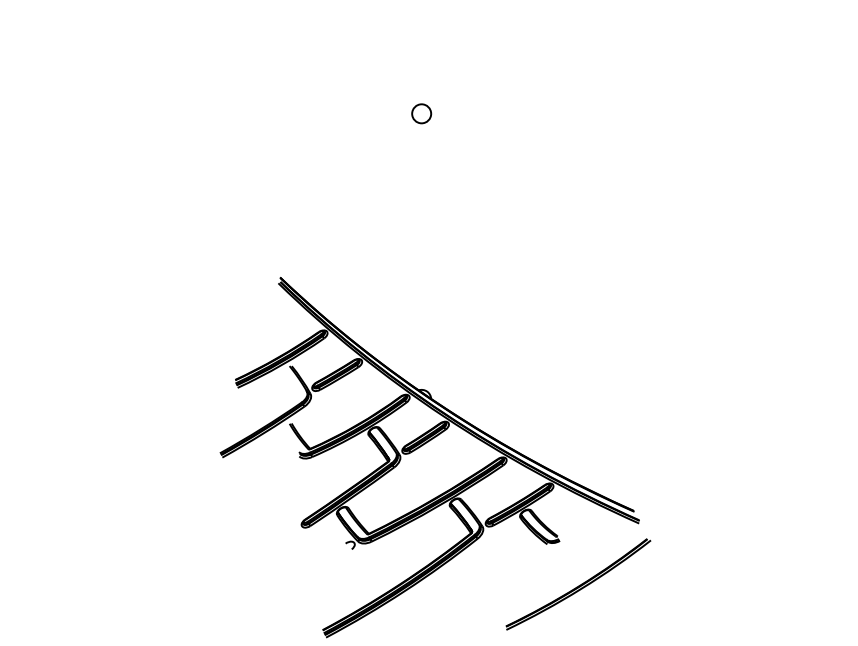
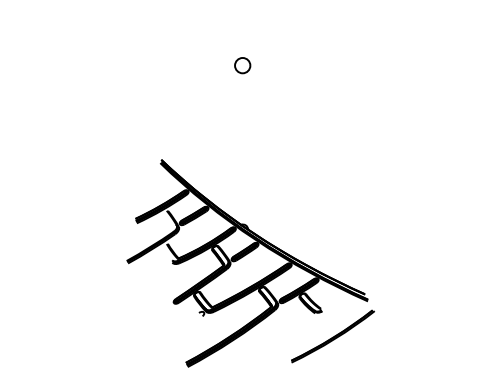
circle: (421, 113) -> (242, 65), size x1.4

